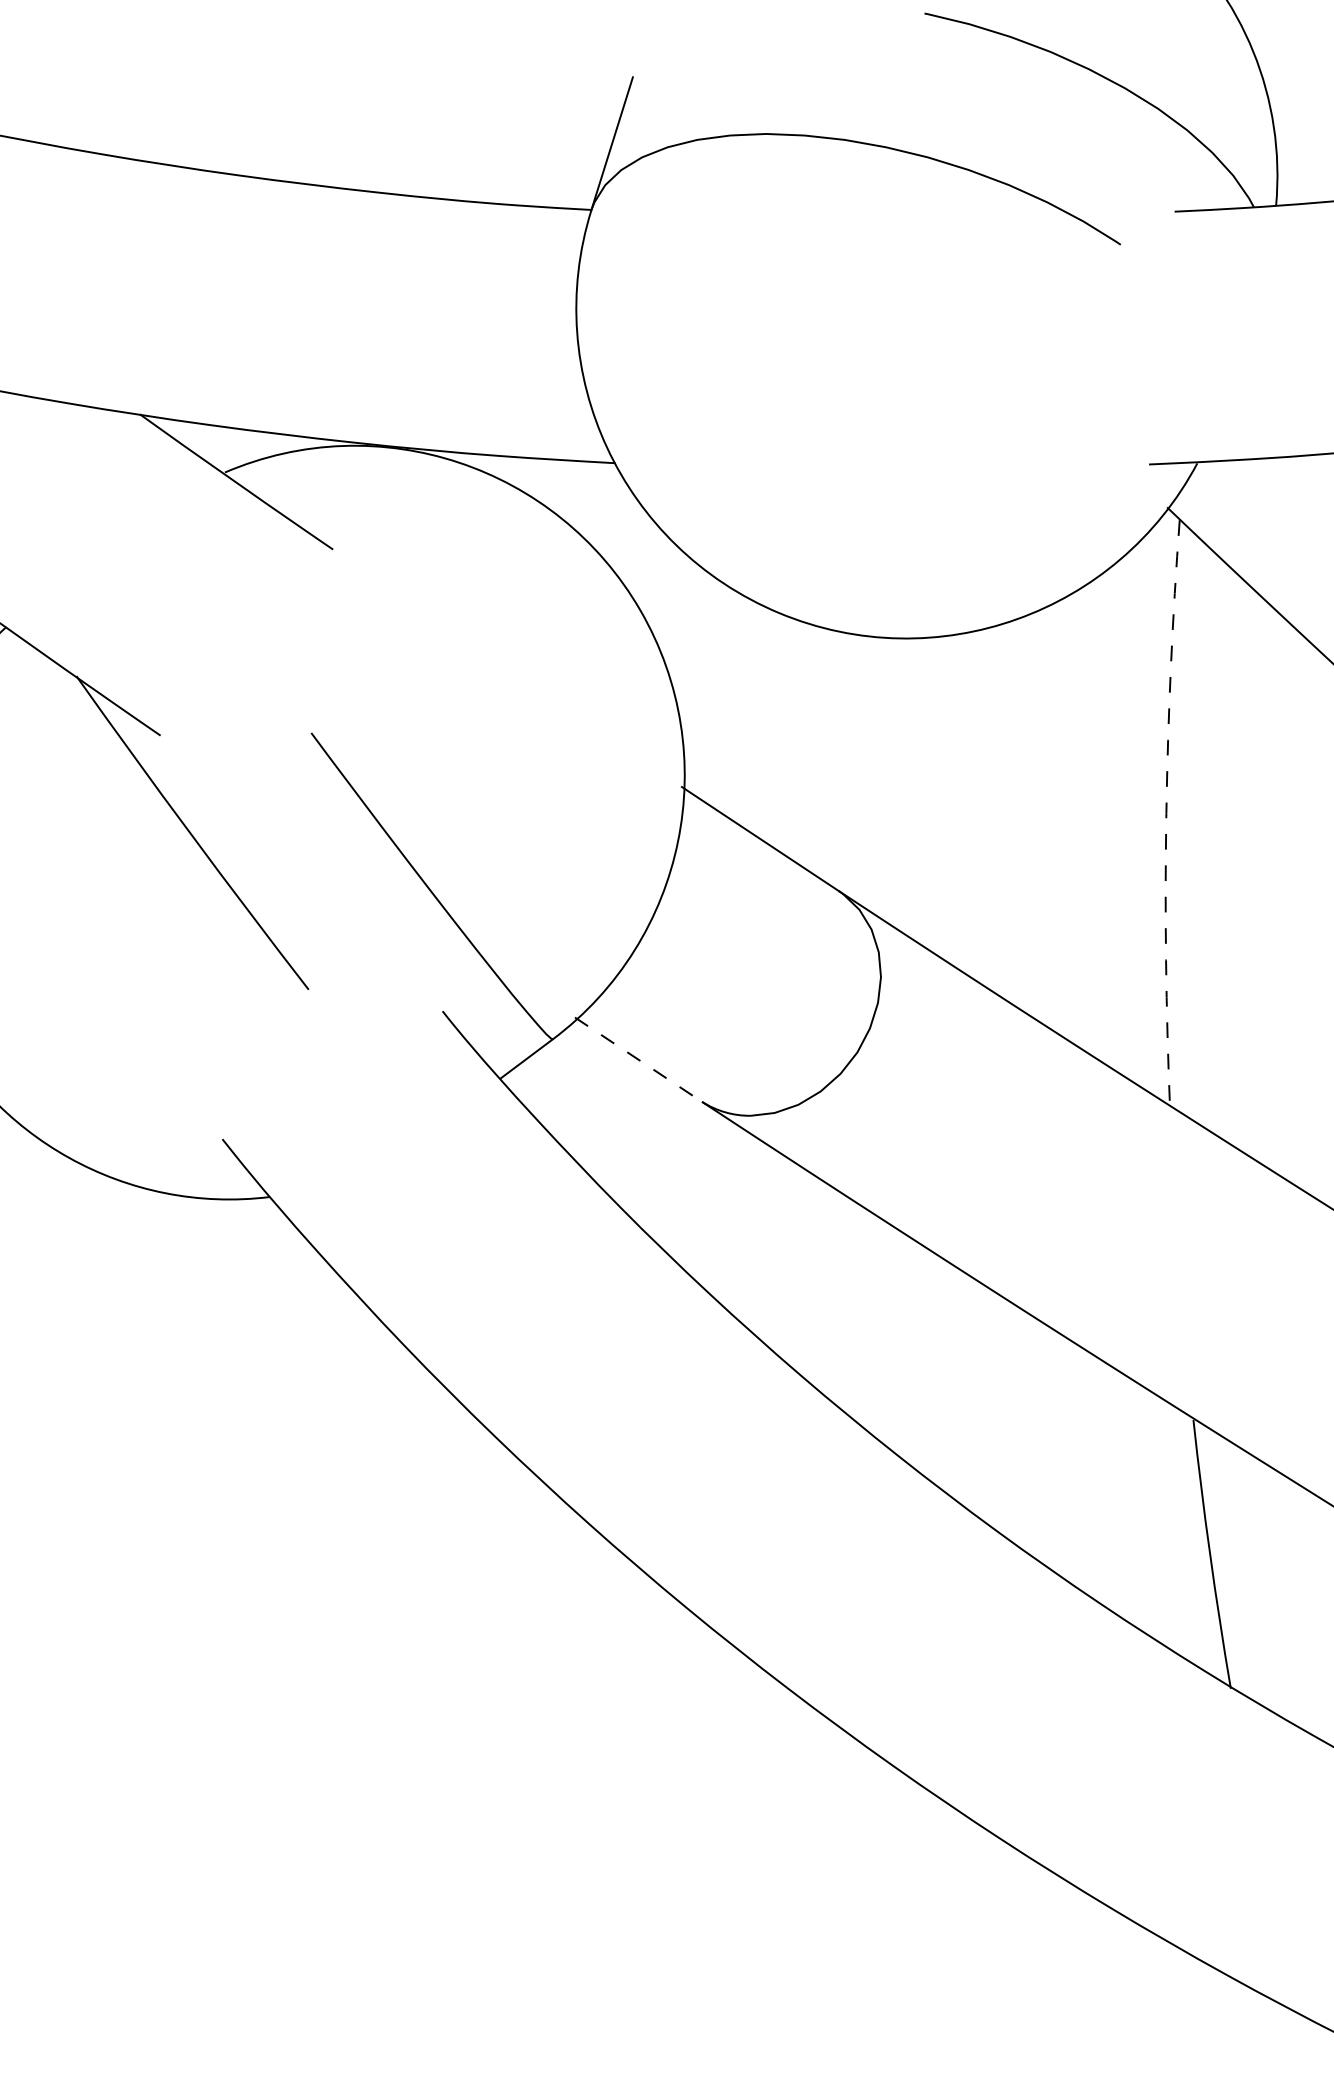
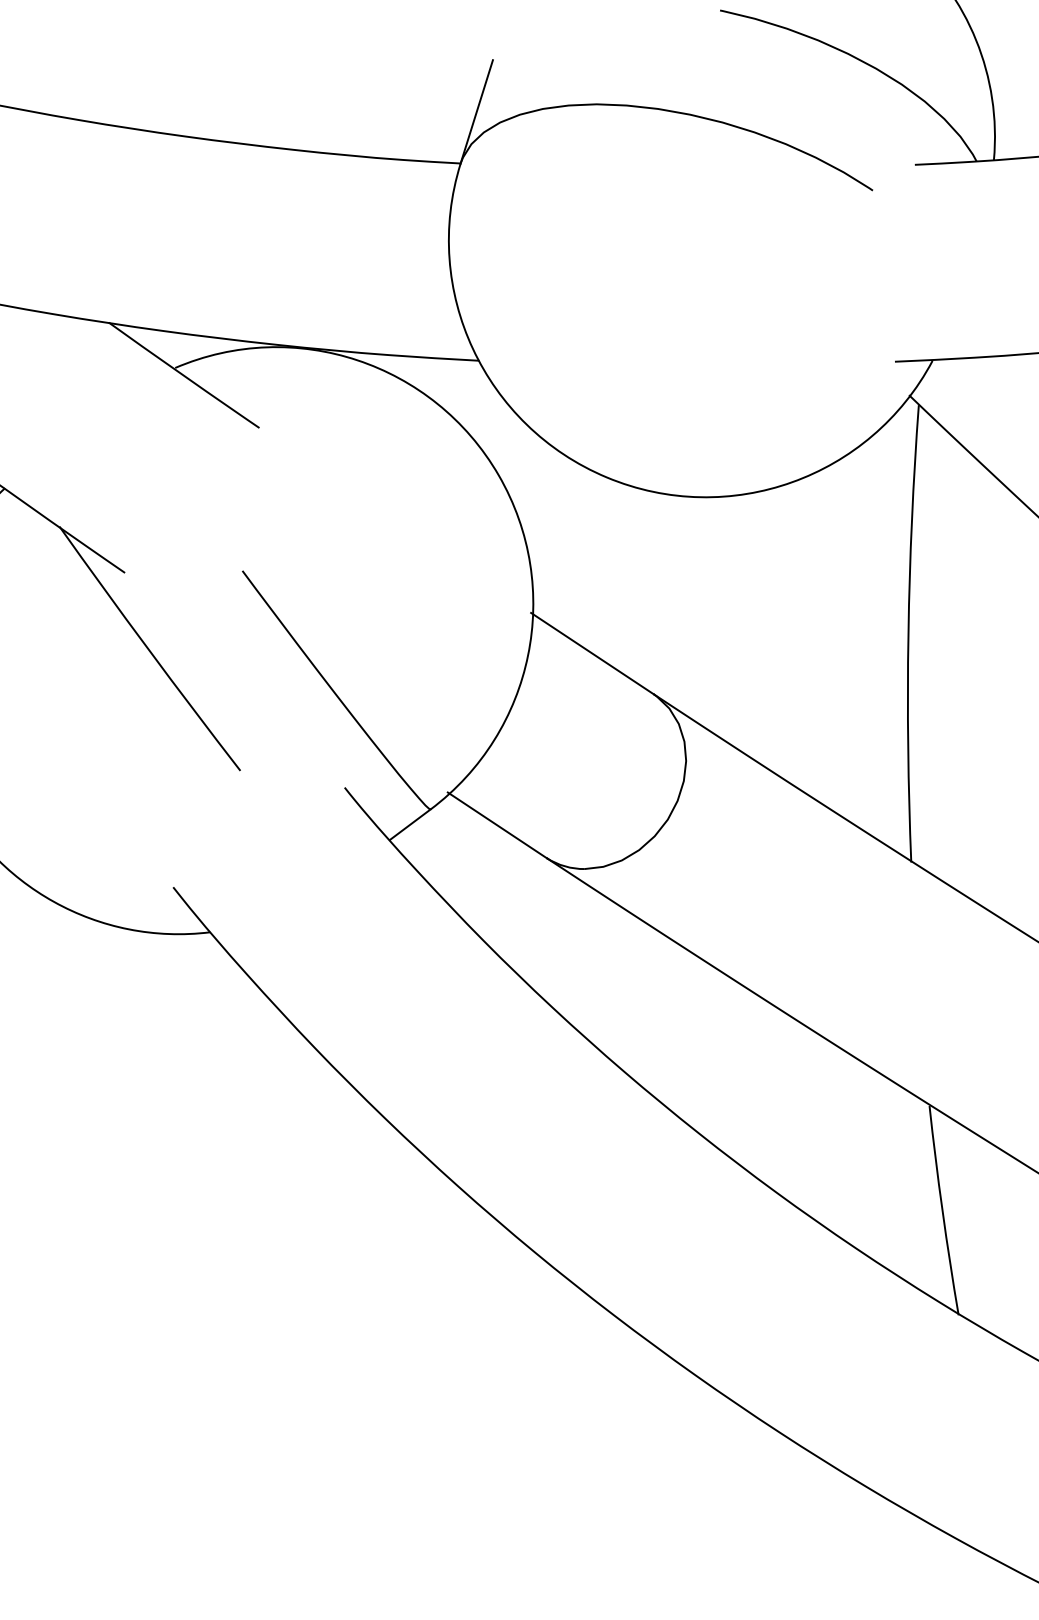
arc: (1166, 813) -> (908, 633), dashed -> solid
line: (638, 1059) -> (497, 825), dashed -> solid

